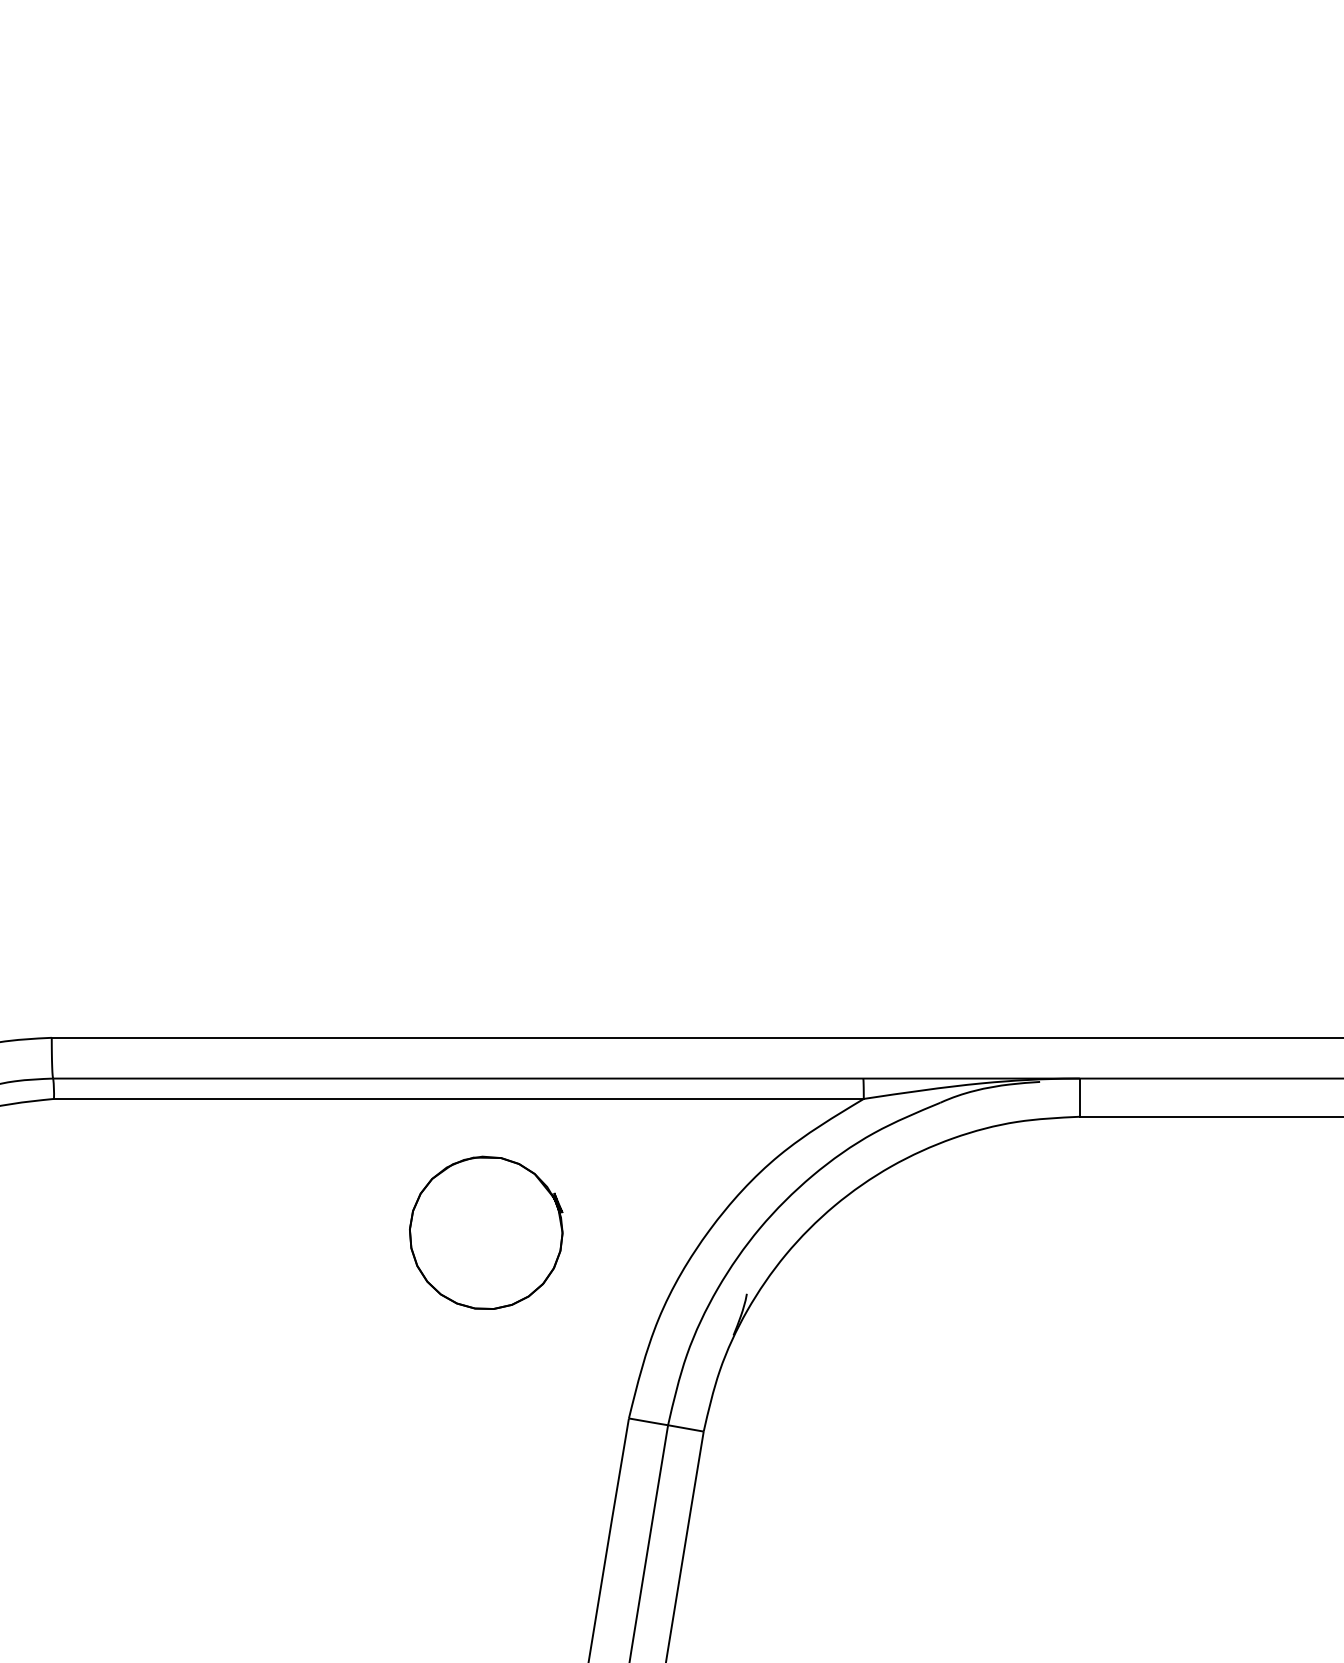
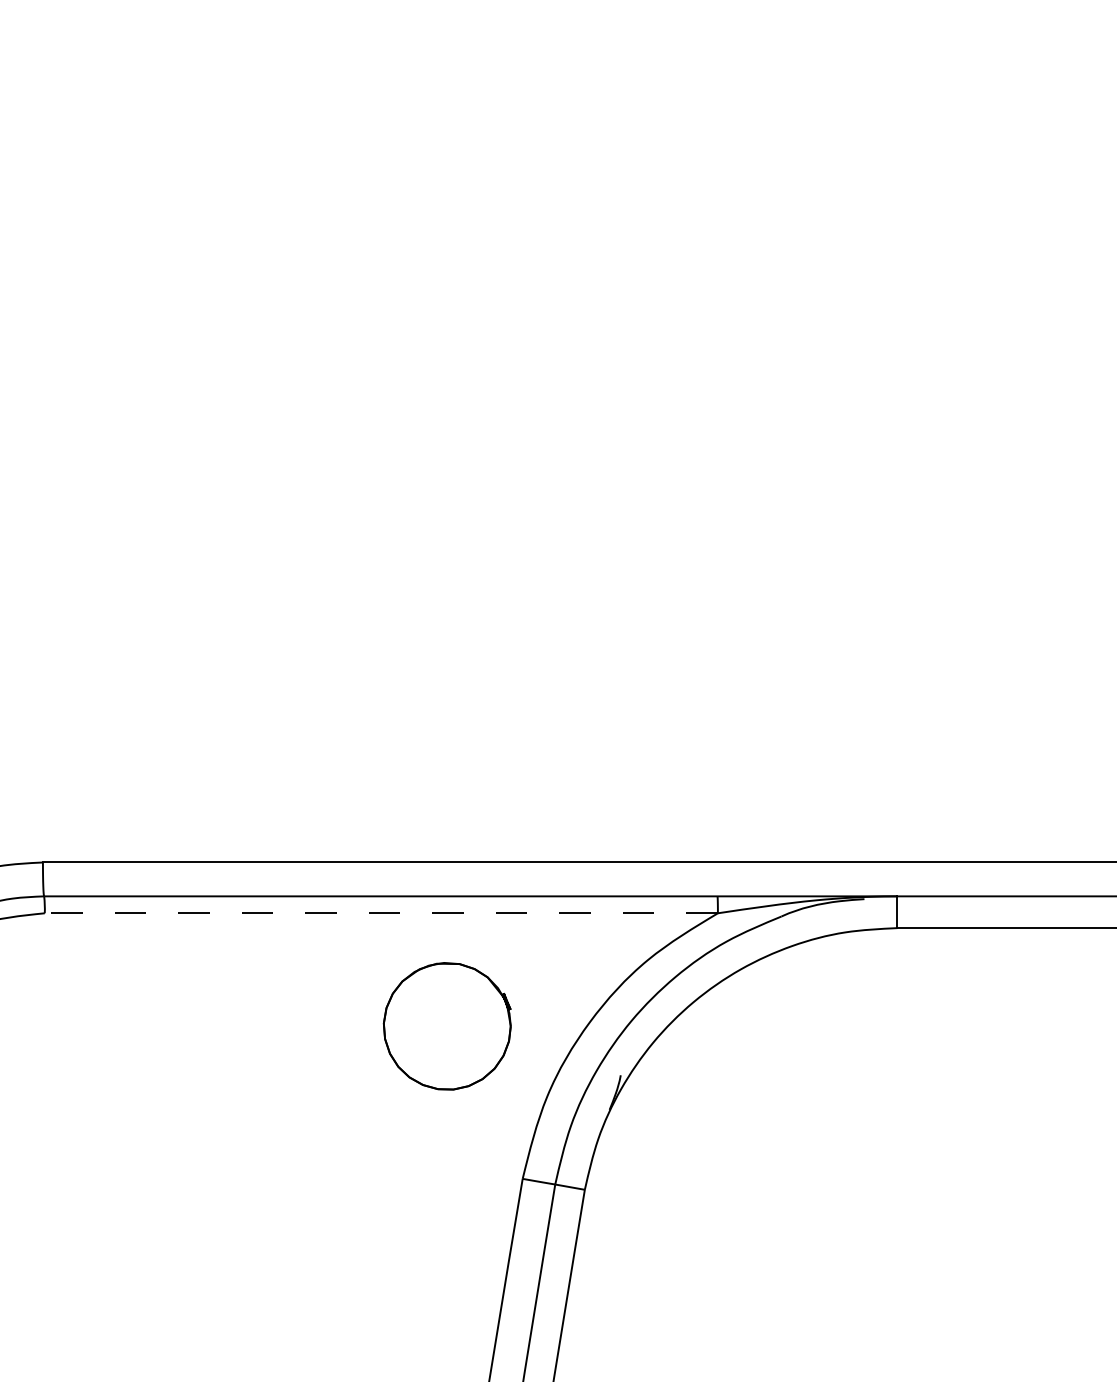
line: (458, 1098) -> (381, 912), solid -> dashed
part: (486, 1232) -> (447, 1025), moved

